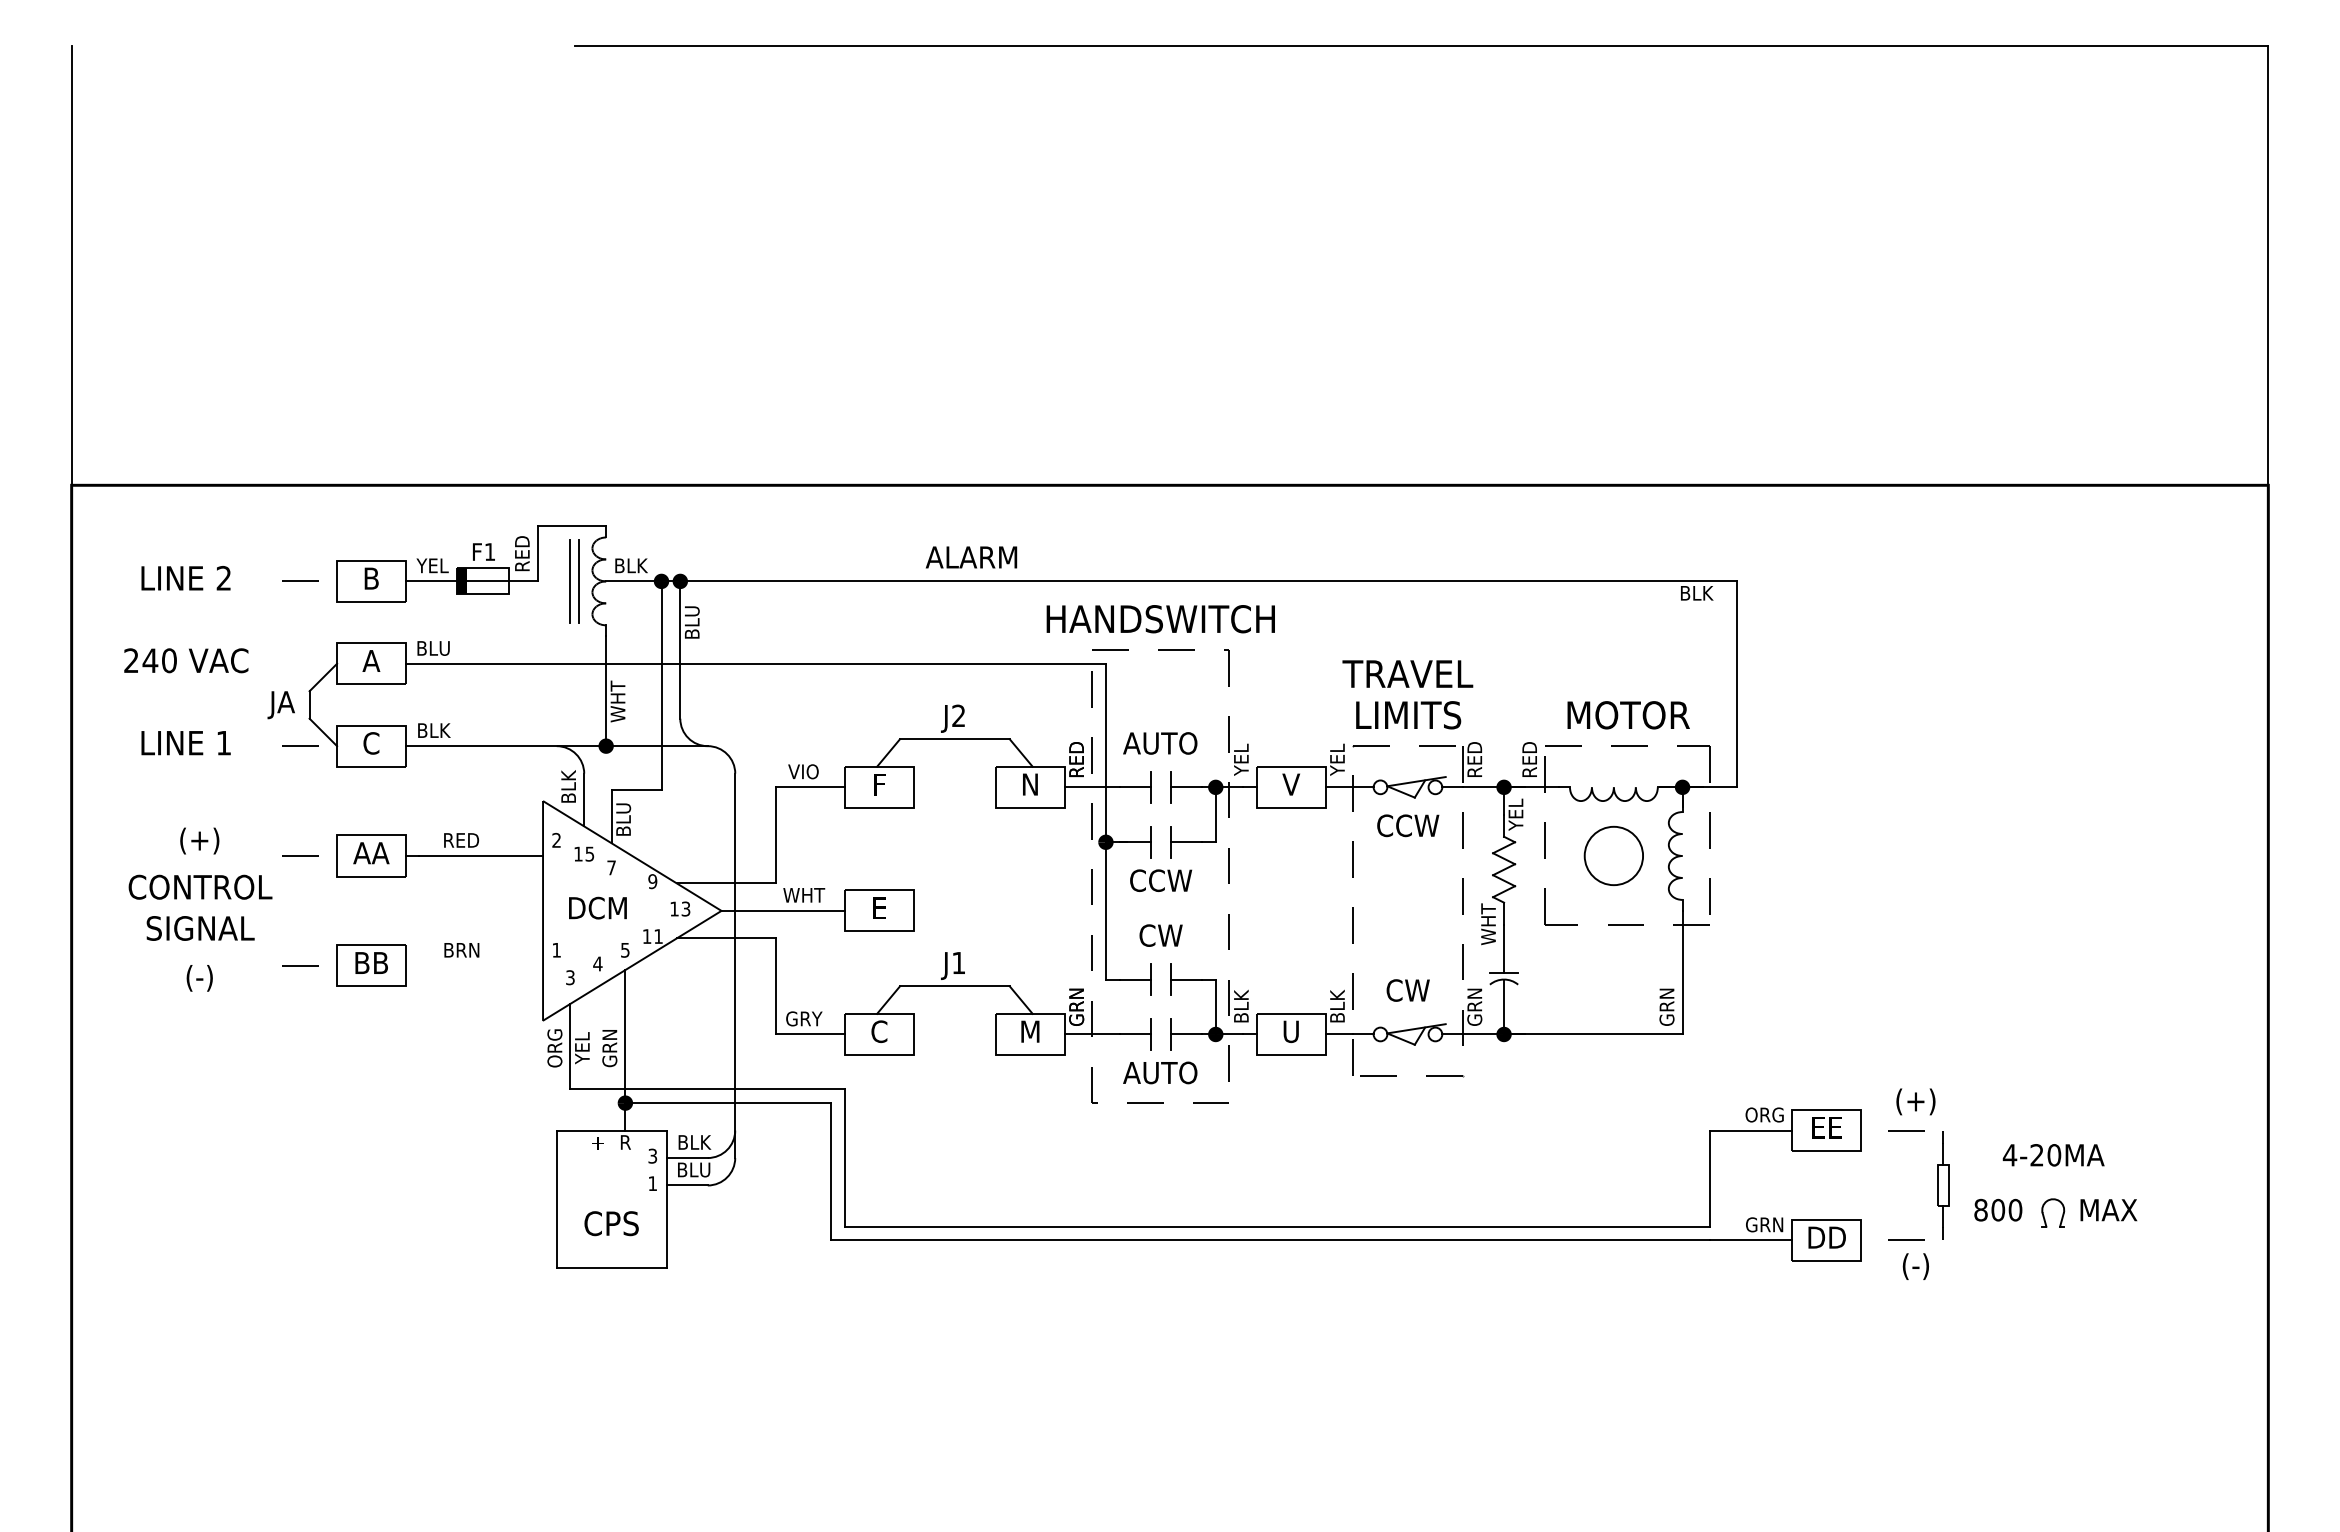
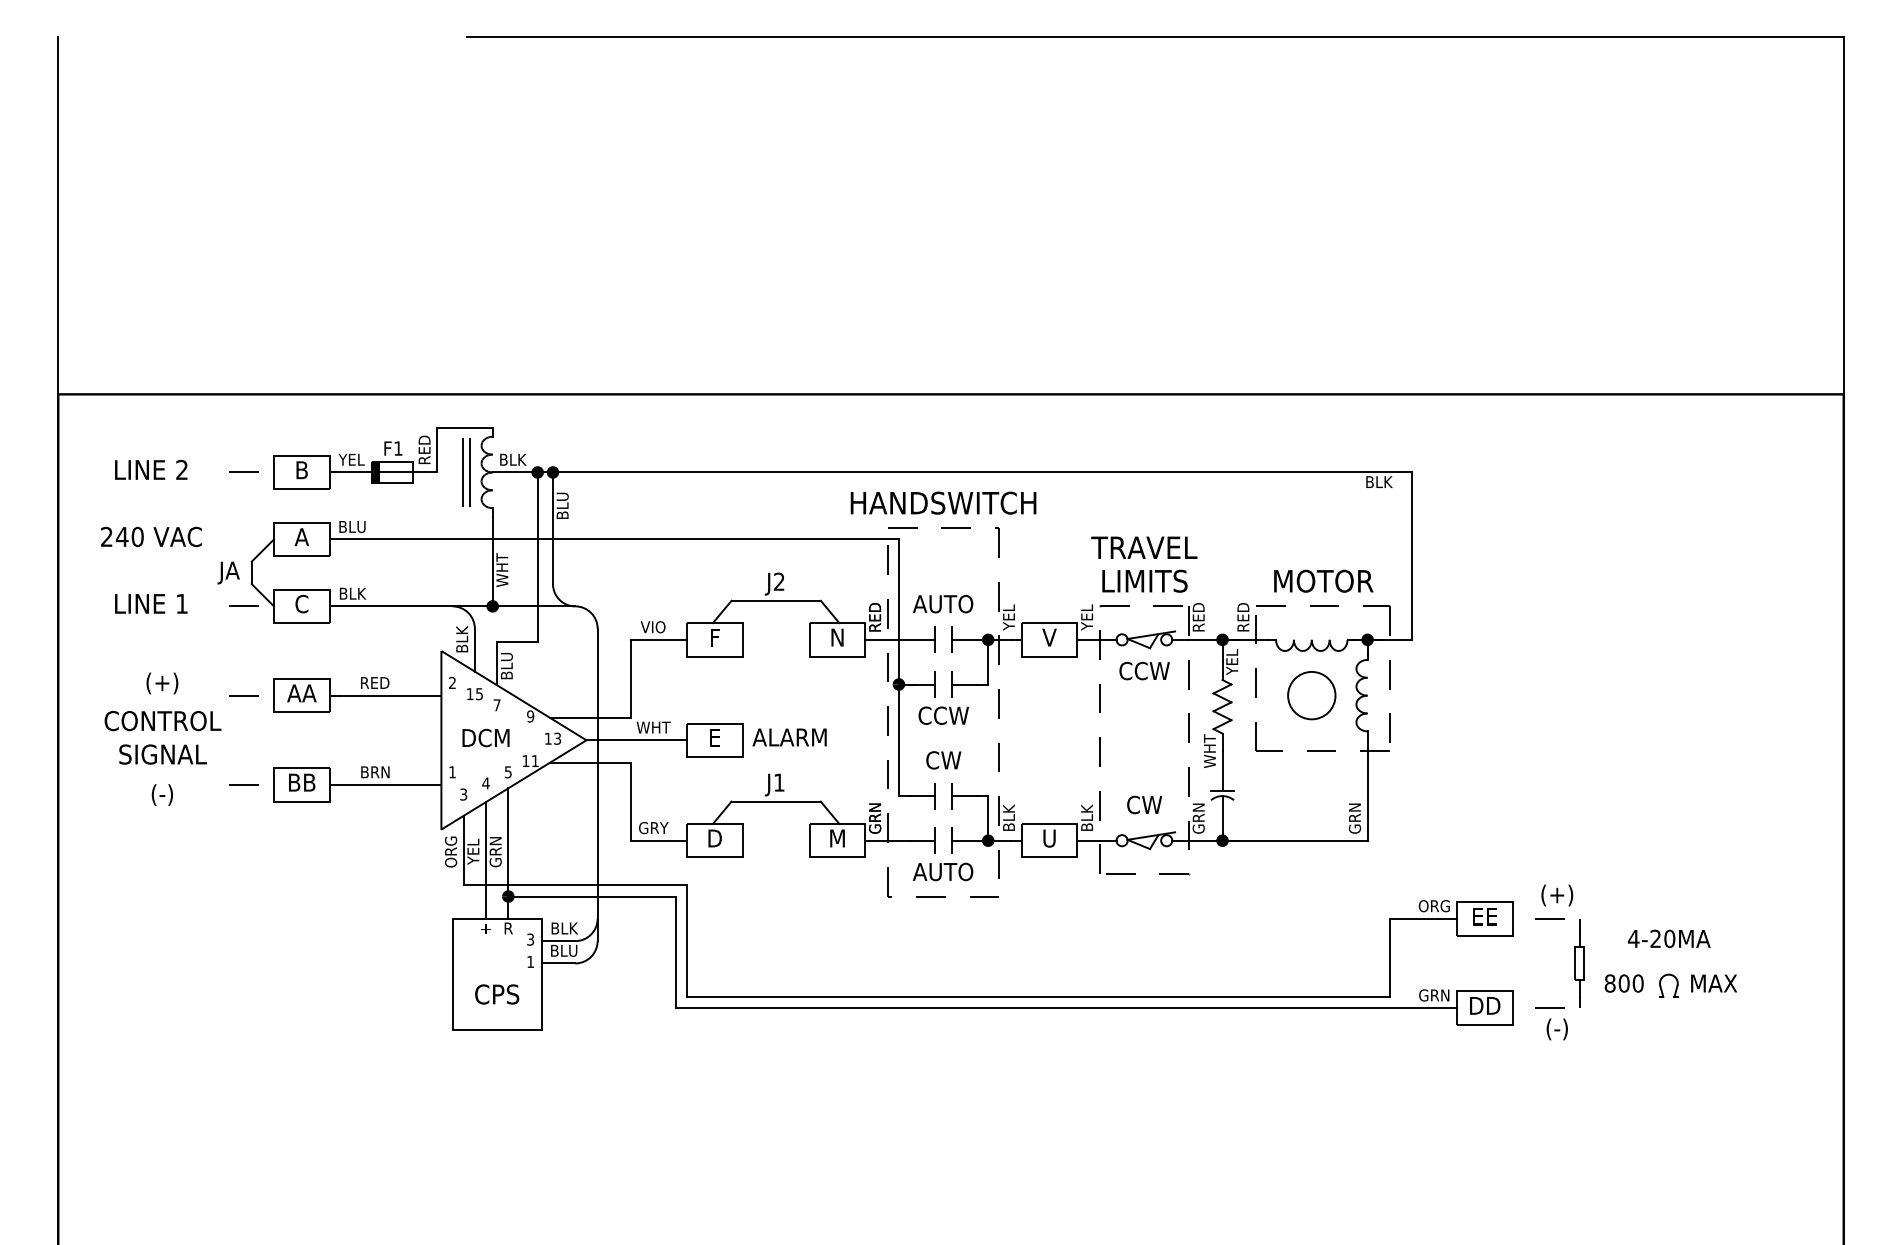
text: (971, 557) -> (789, 737), moved
line: (474, 965) -> (385, 784), added
text: (879, 1031) -> (714, 838), C -> D
line: (597, 1058) -> (485, 860), added

